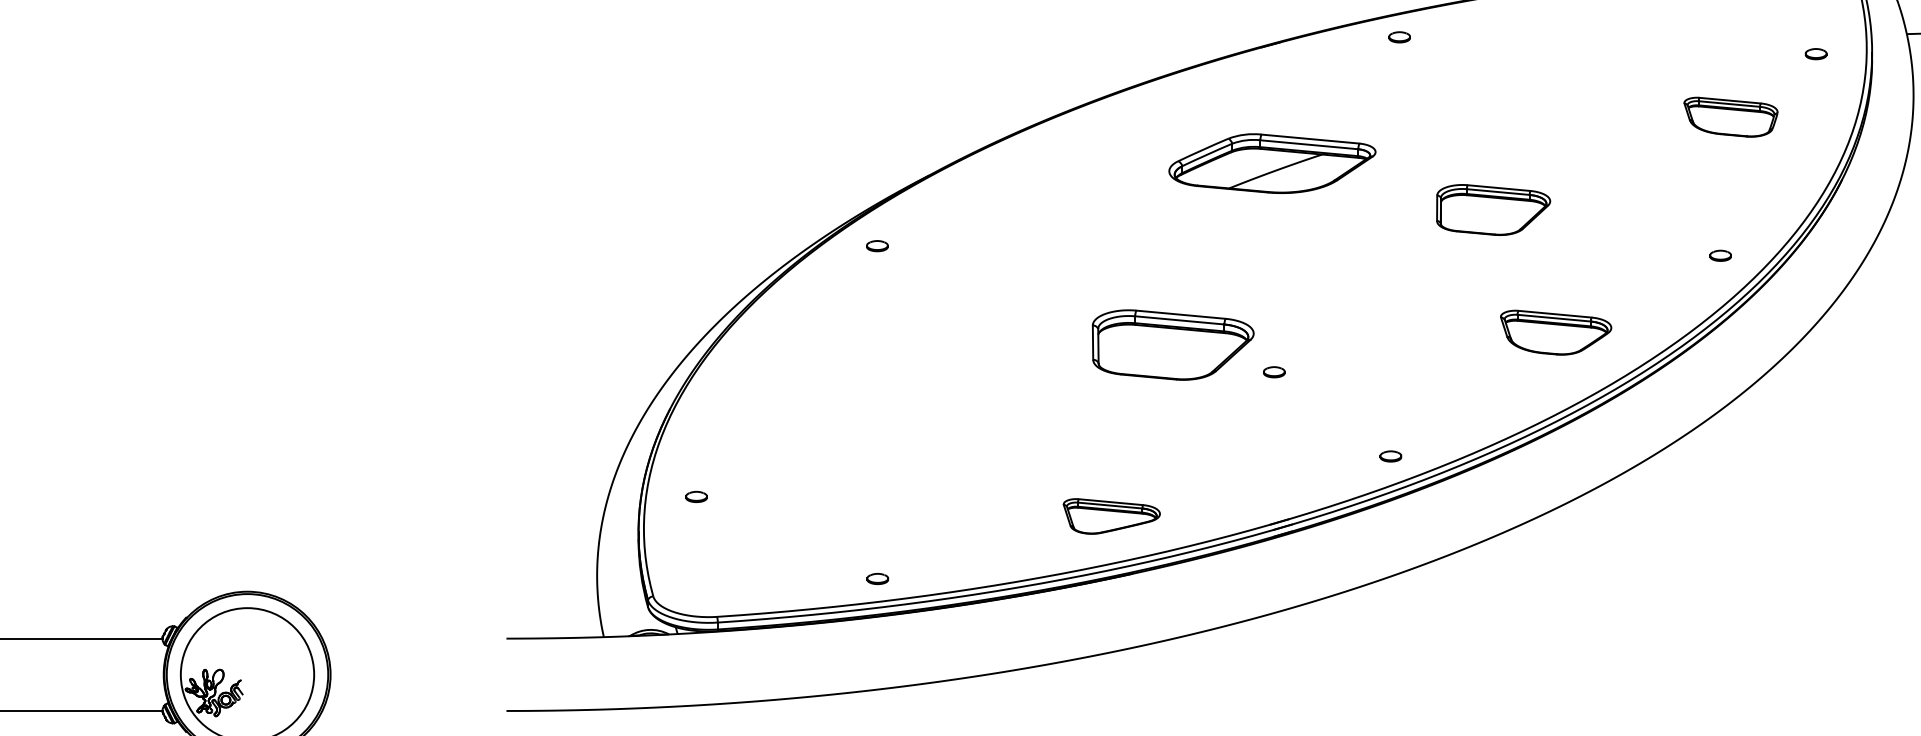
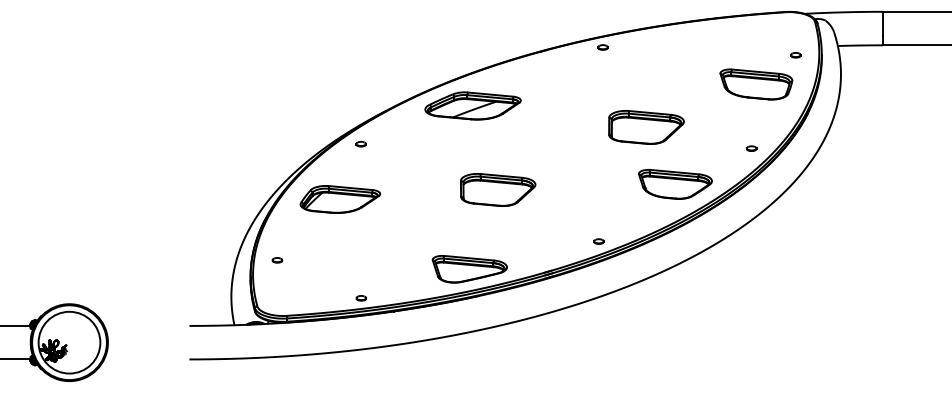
part: (1731, 117) -> (756, 84), size x1.67
part: (1271, 162) -> (472, 105), moved
part: (1493, 210) -> (646, 127), size x1.43
part: (1556, 331) -> (675, 183), size x1.43
part: (832, 365) -> (340, 199), added
part: (1273, 372) -> (544, 202), removed
part: (1111, 516) -> (469, 269), size x1.67

